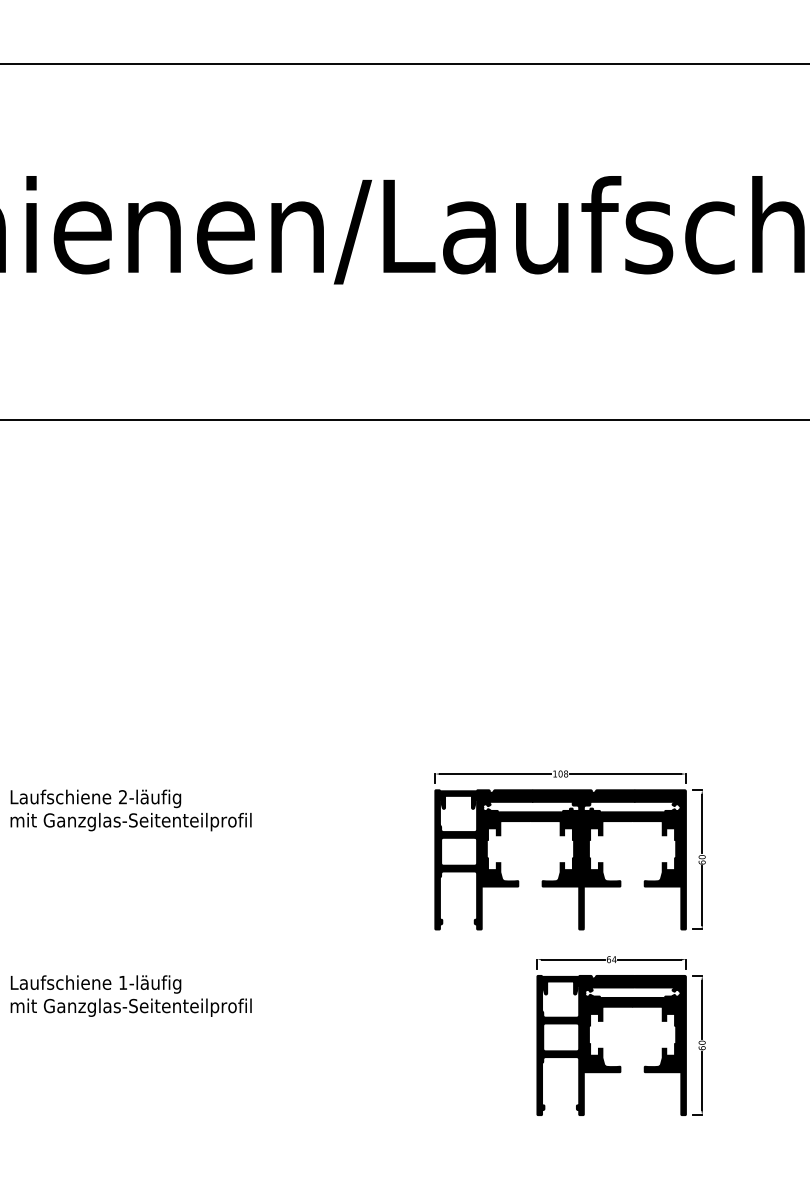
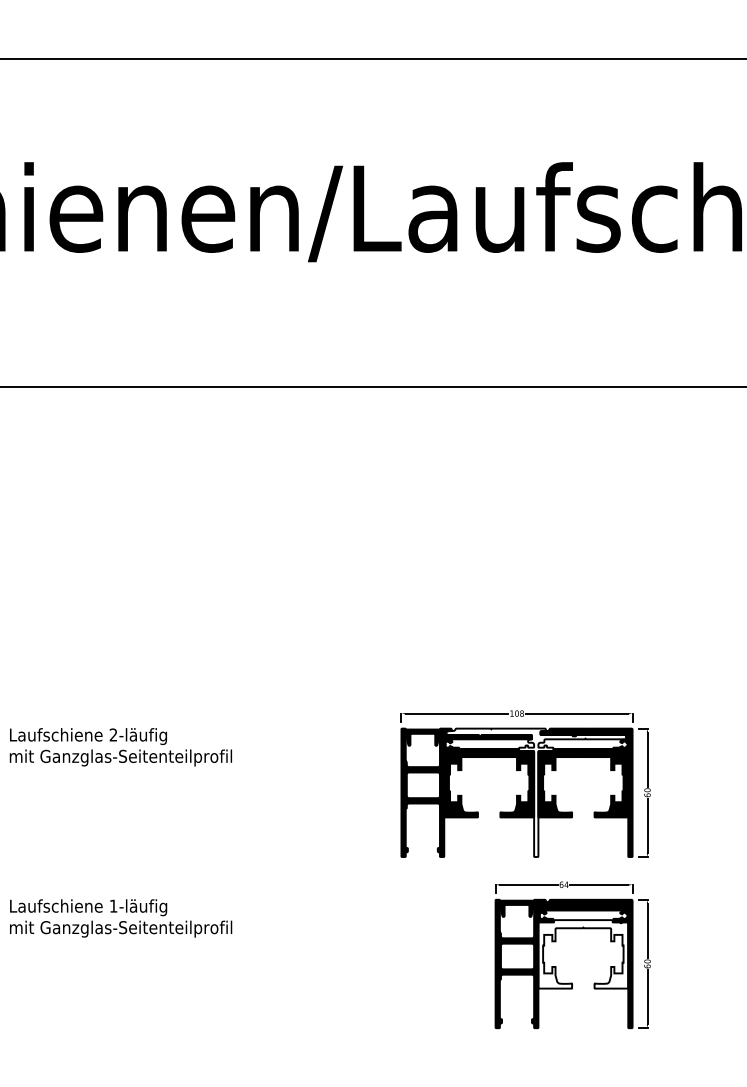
fill: (581, 859) -> (536, 792), removed
fill: (632, 1034) -> (583, 953), removed

